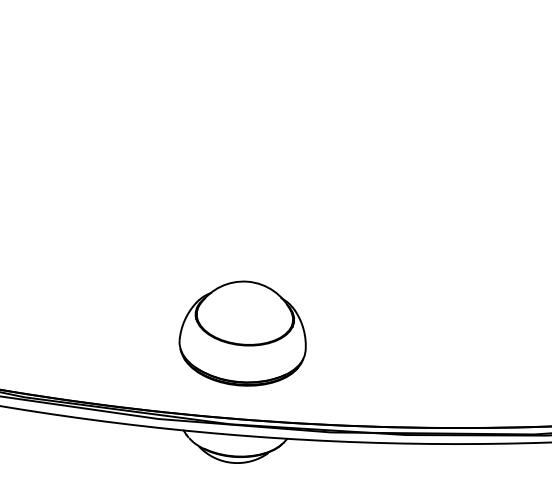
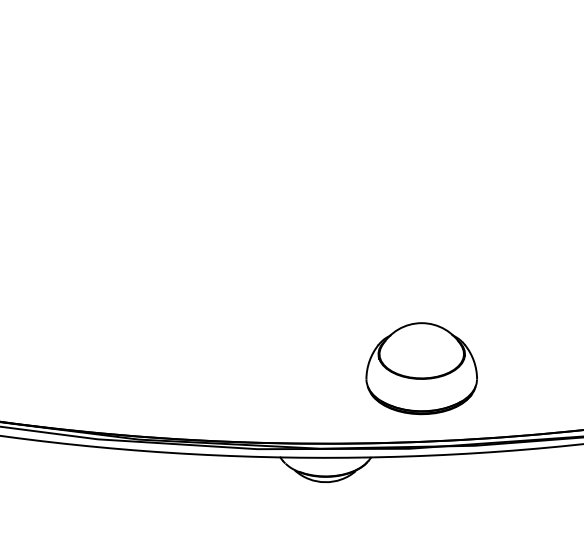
part: (243, 333) -> (421, 368), moved

